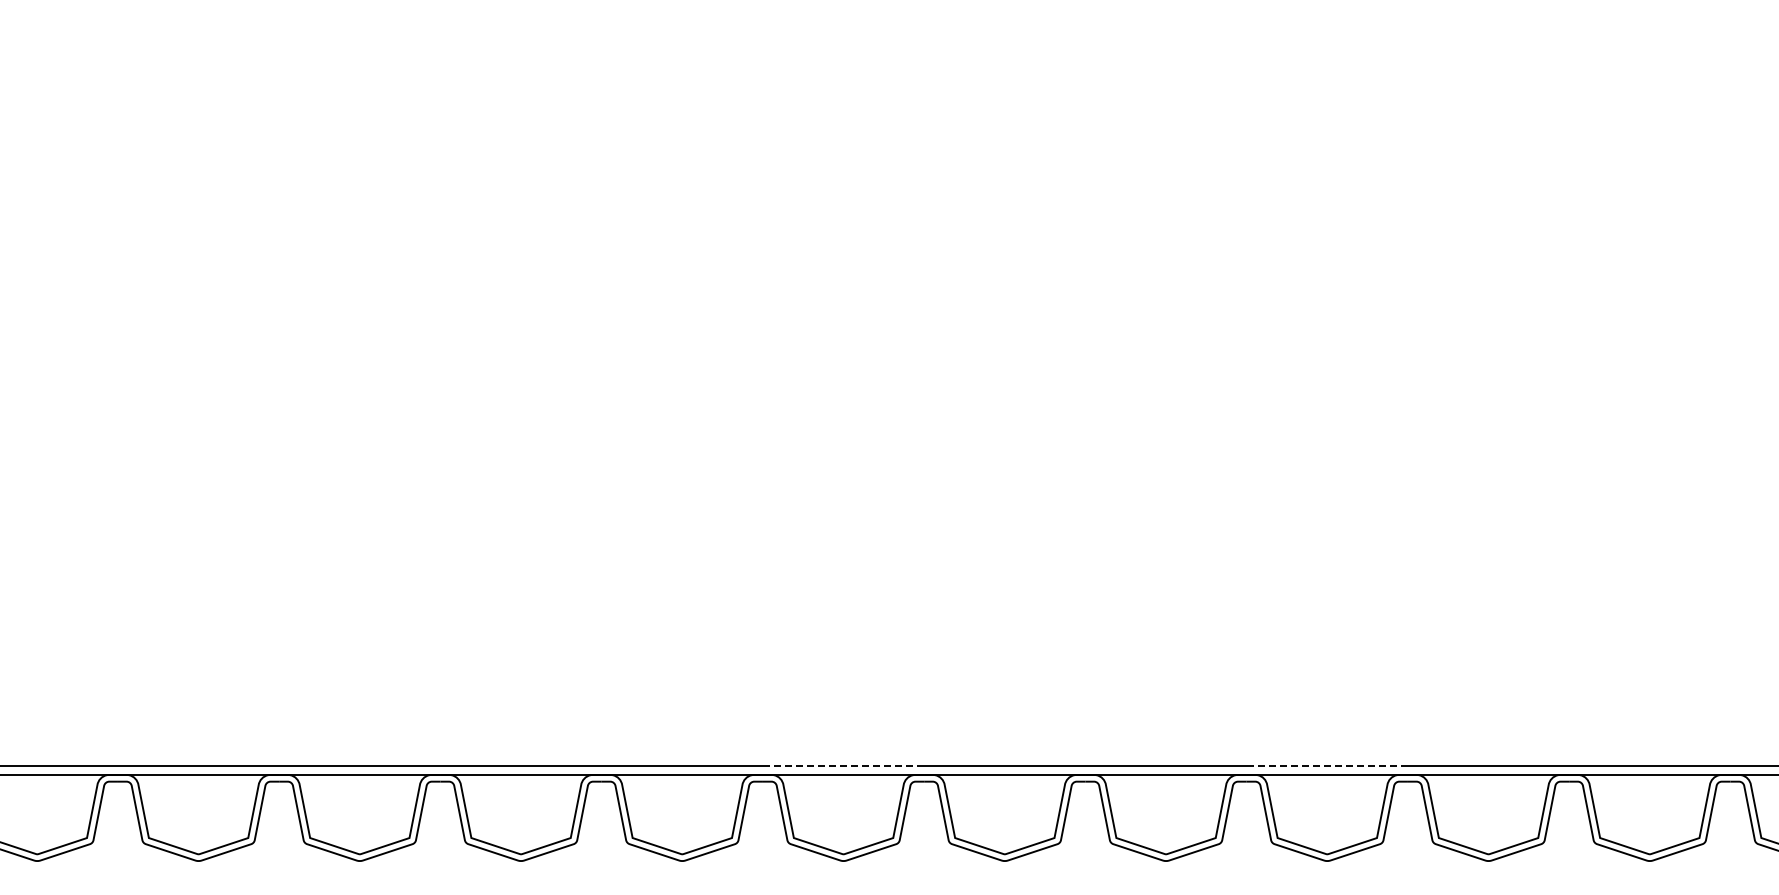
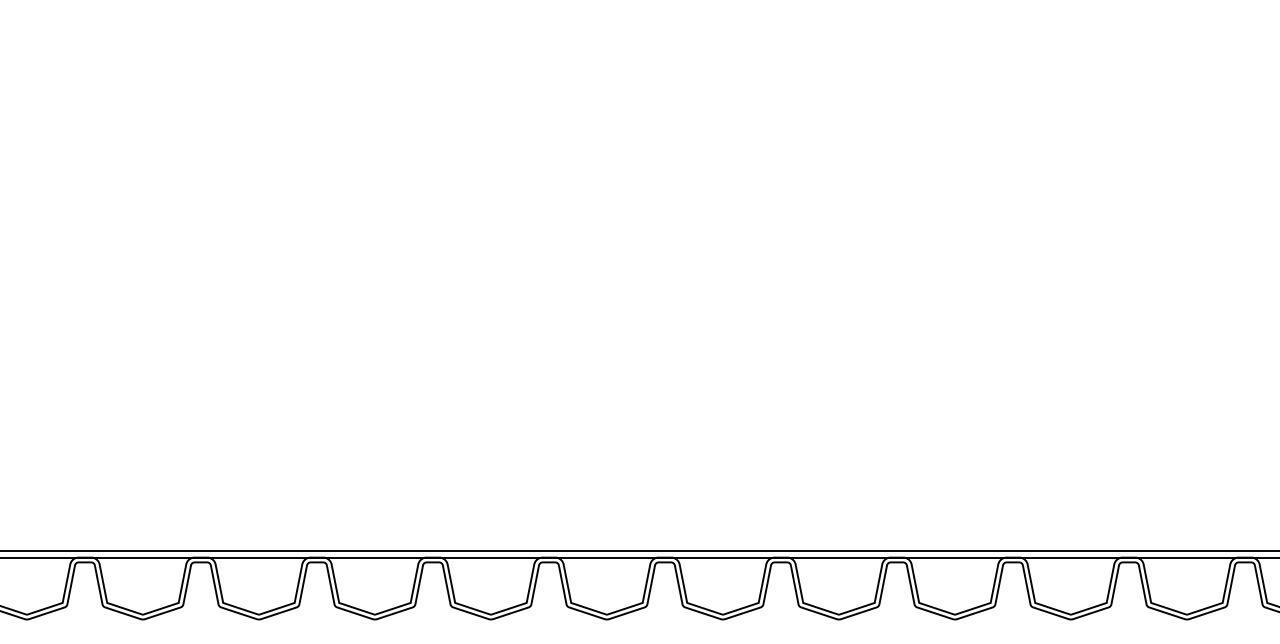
line: (843, 765) -> (606, 550), dashed -> solid
line: (1327, 765) -> (955, 550), dashed -> solid

